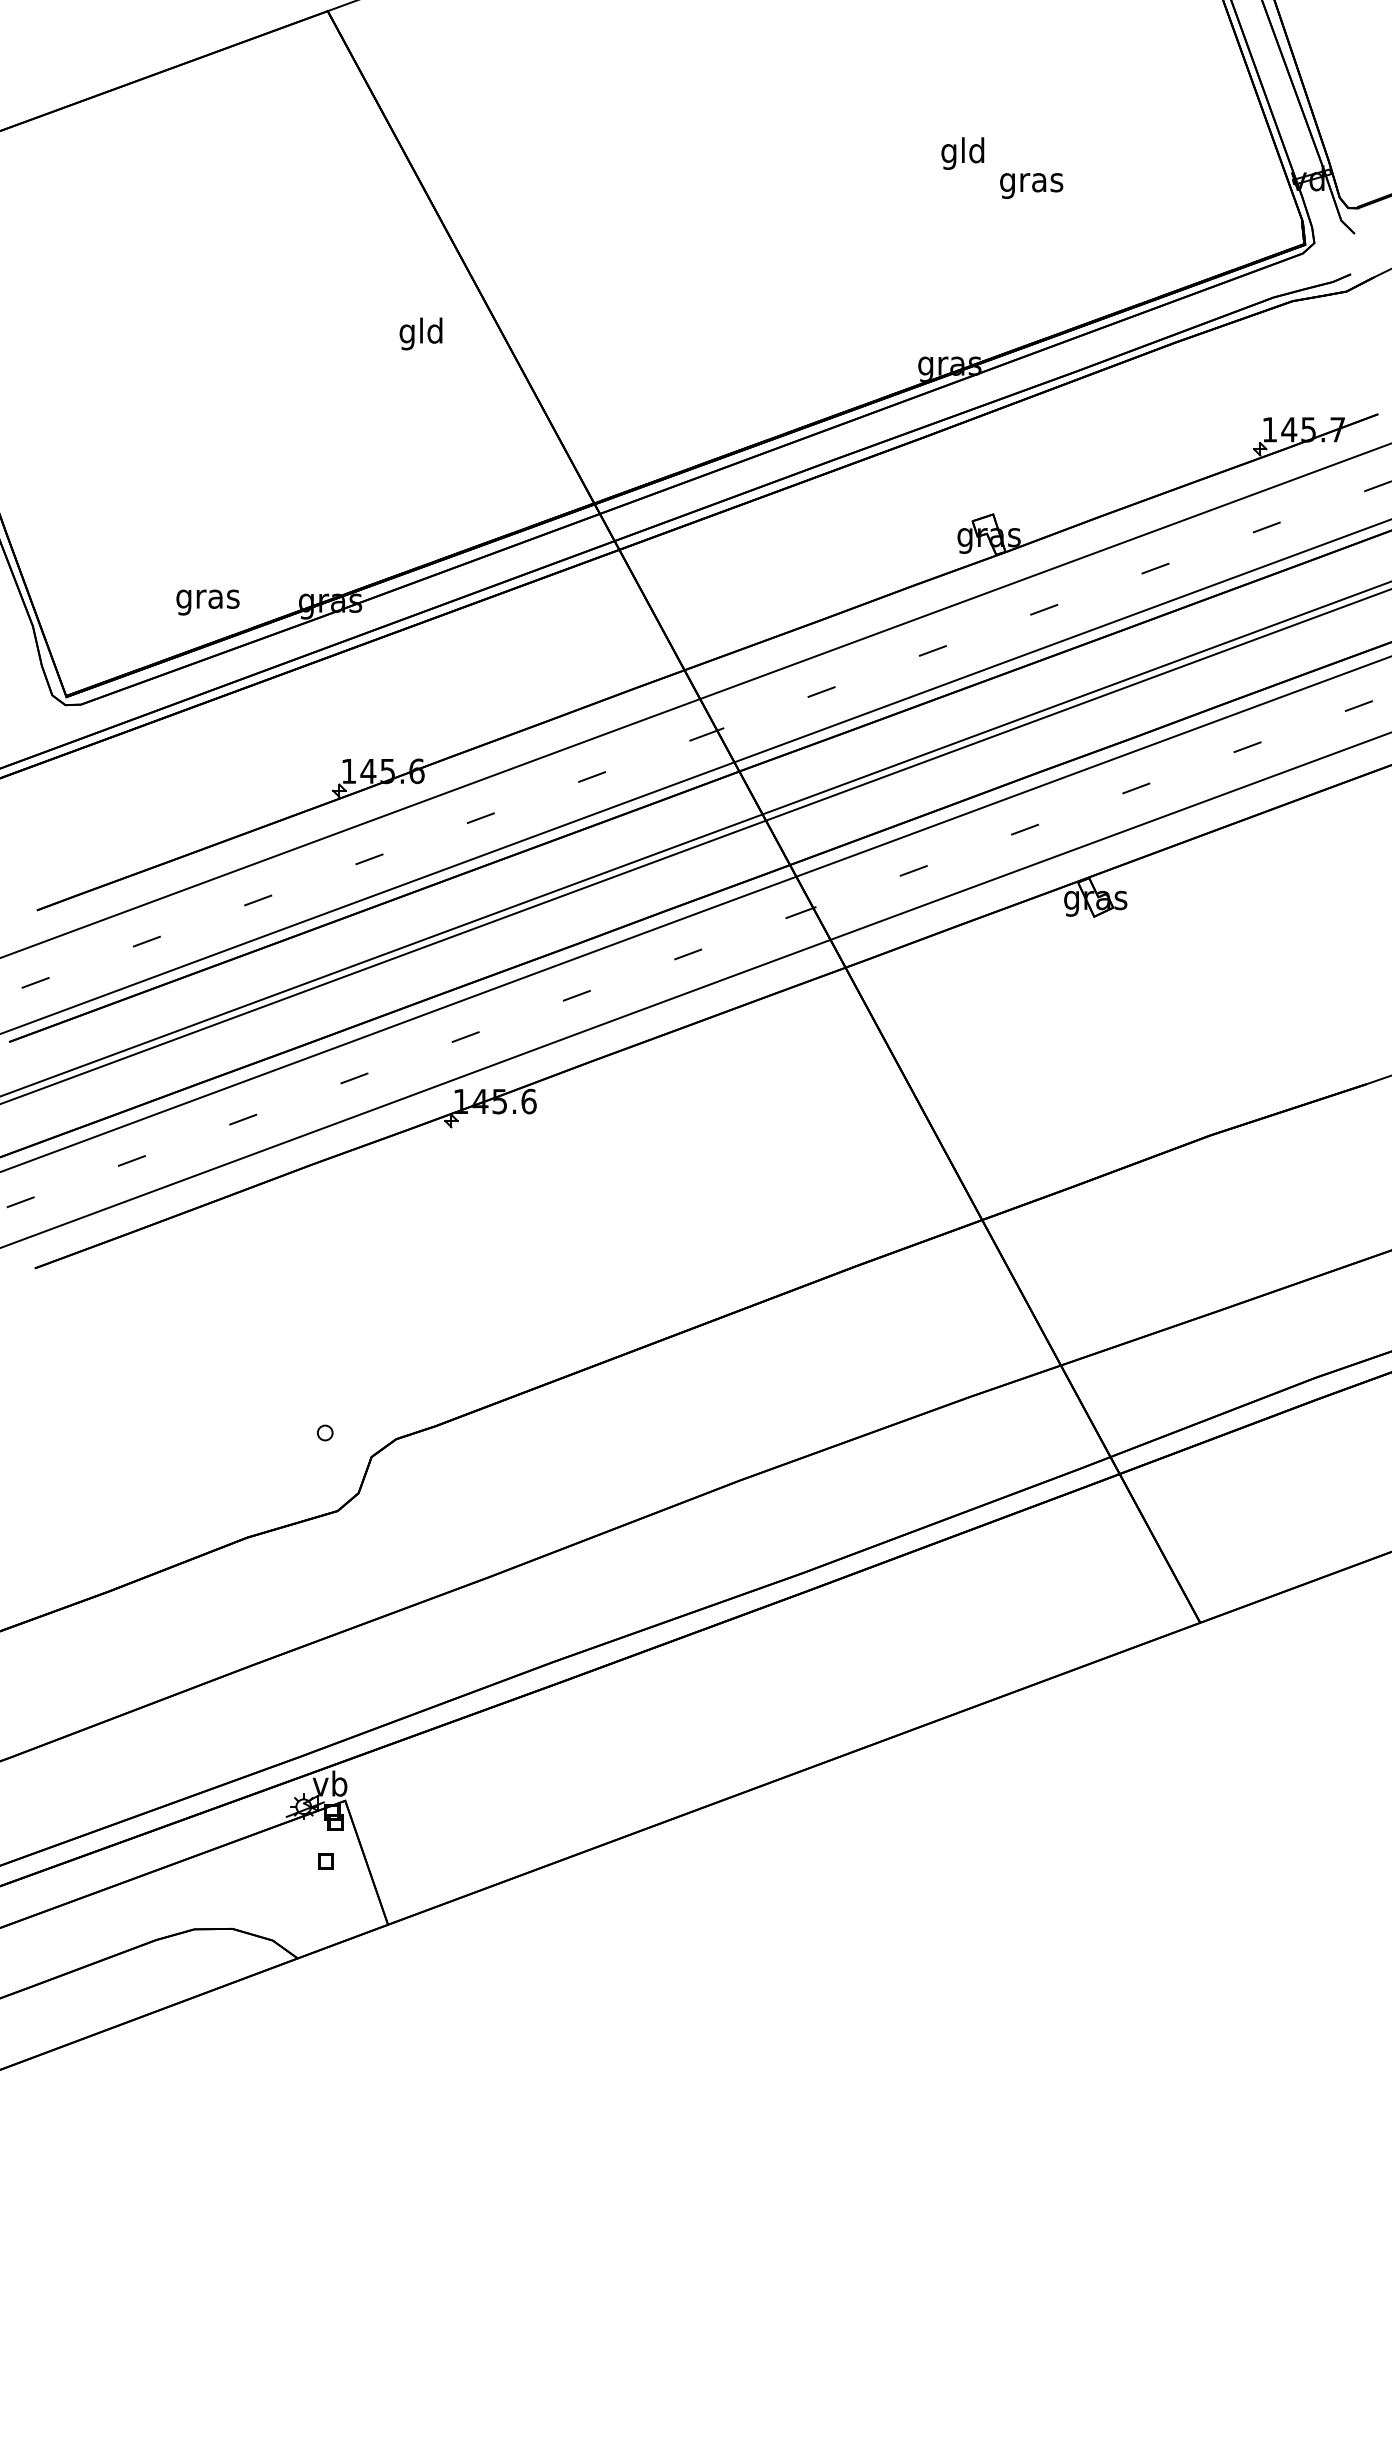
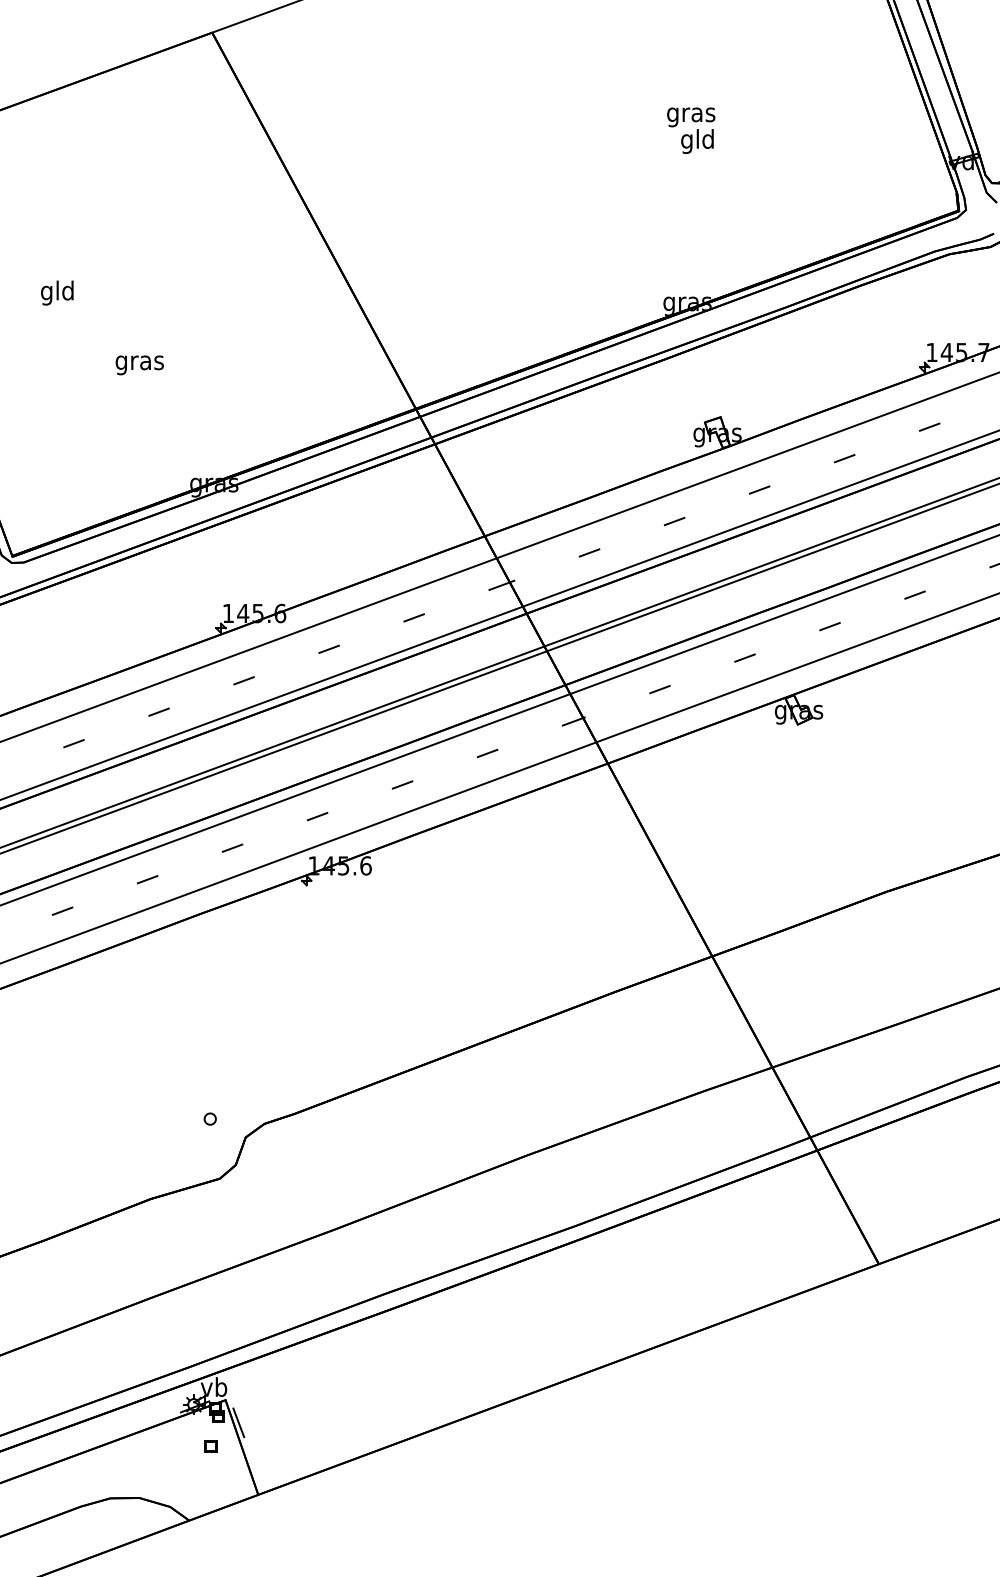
text: (1031, 185) -> (691, 116), moved
text: (420, 333) -> (56, 292), moved
text: (207, 602) -> (139, 365), moved
line: (362, 1830) -> (238, 1422), added

